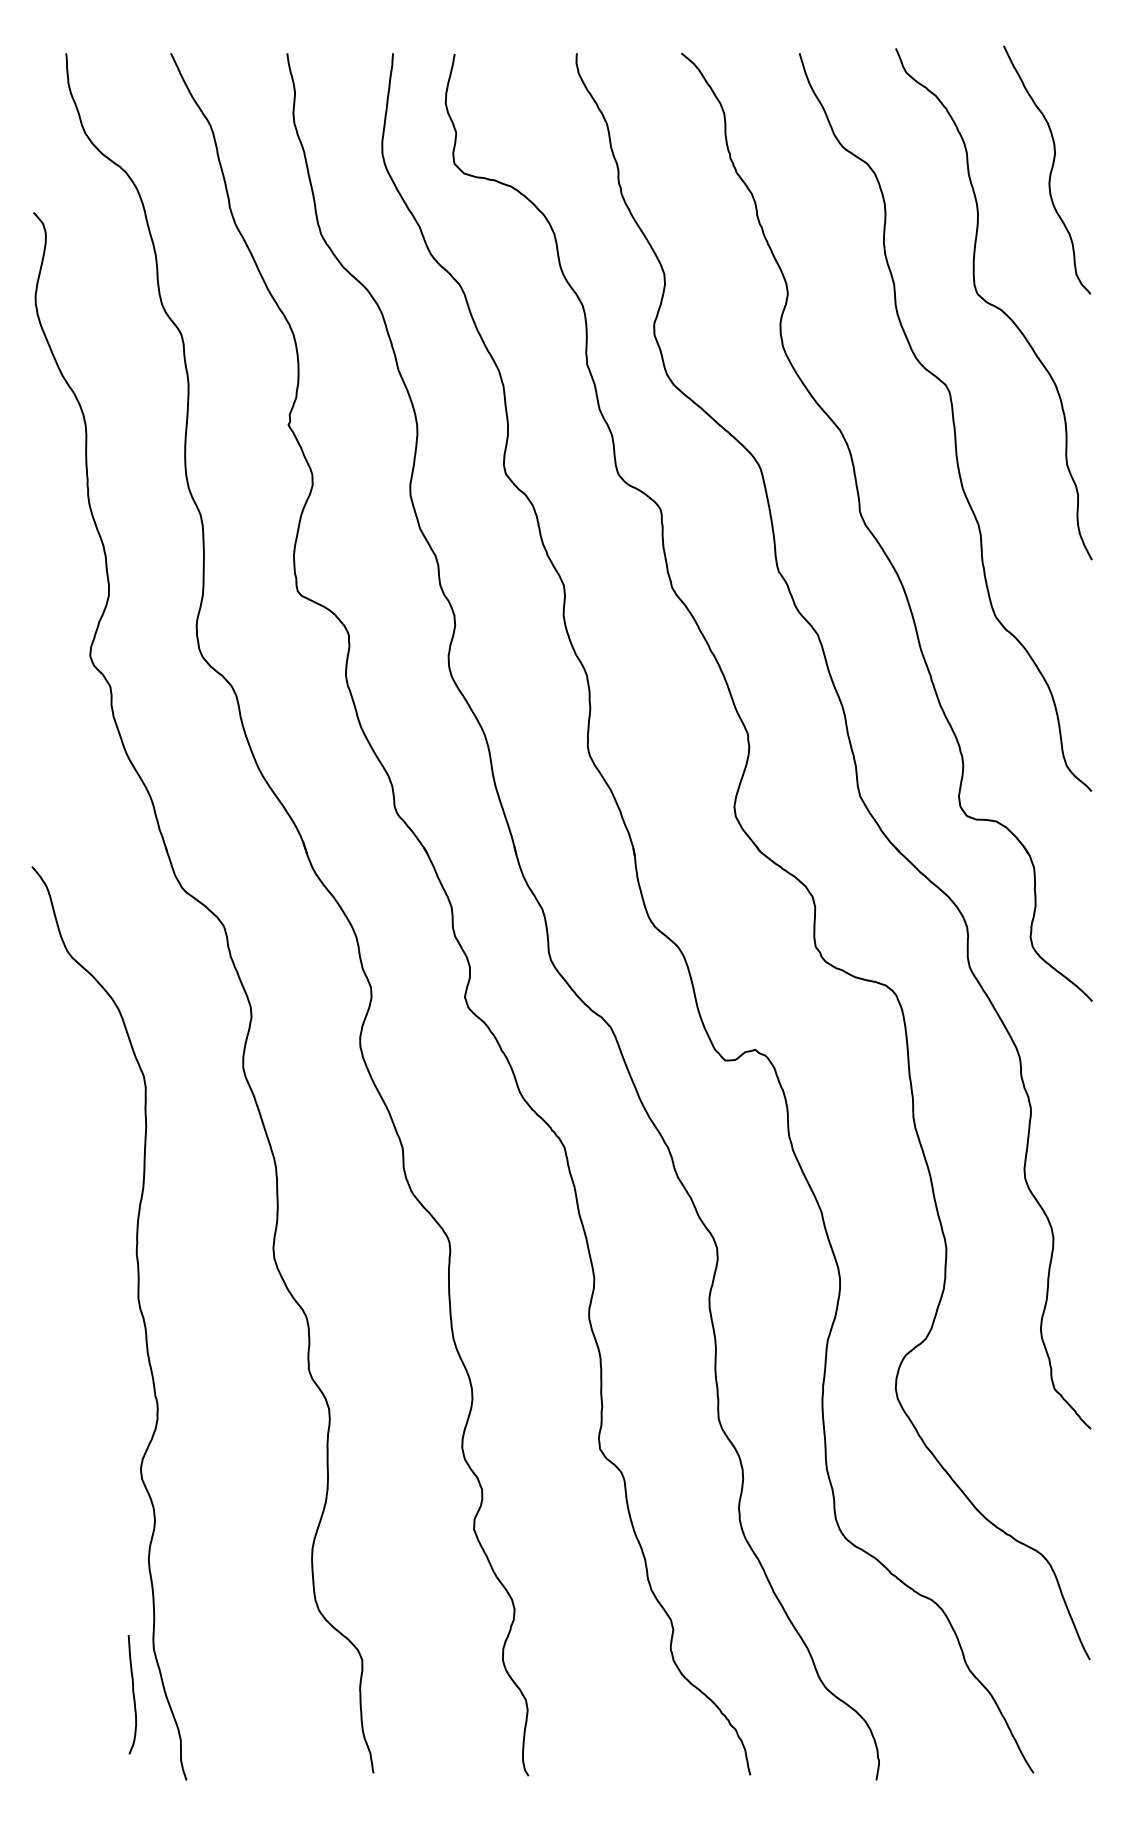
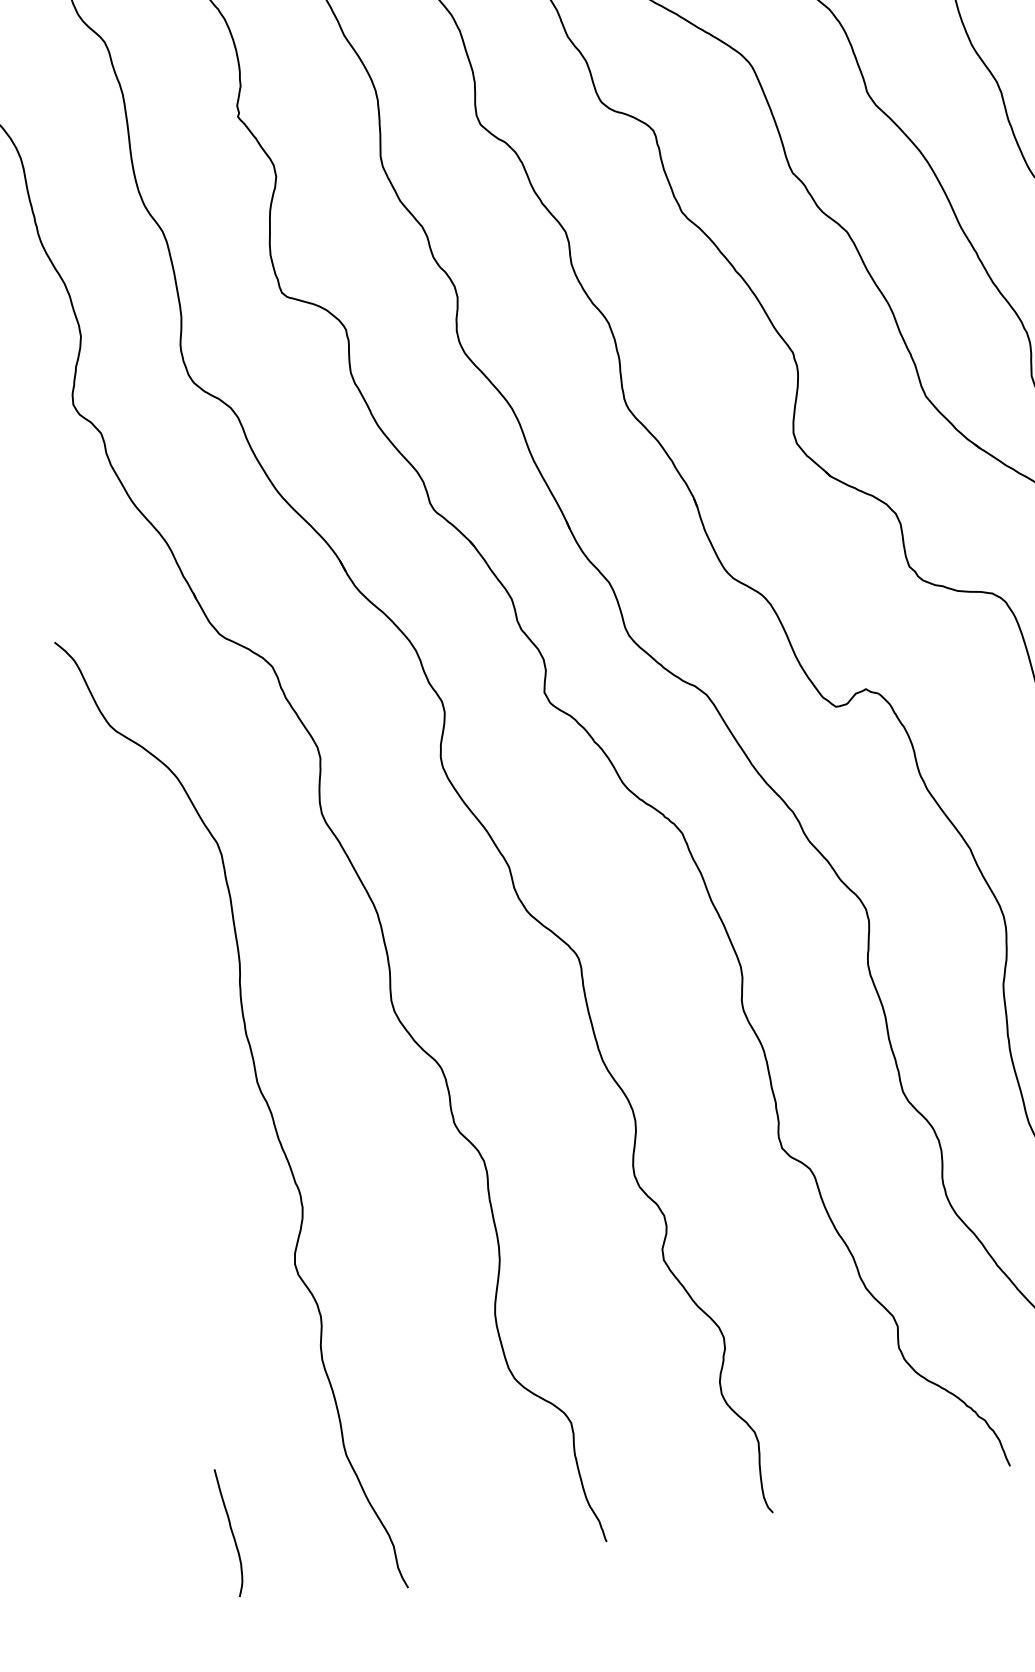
curve: (132, 1694) -> (230, 1532), moved

